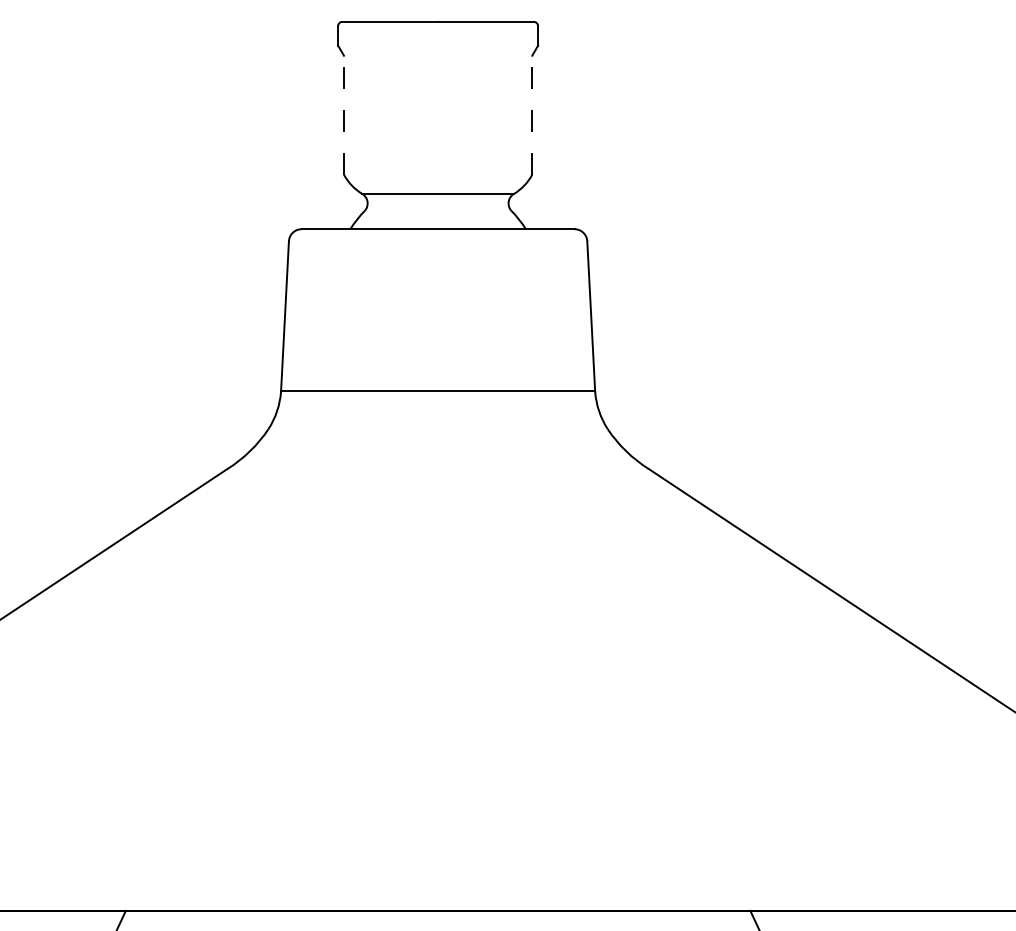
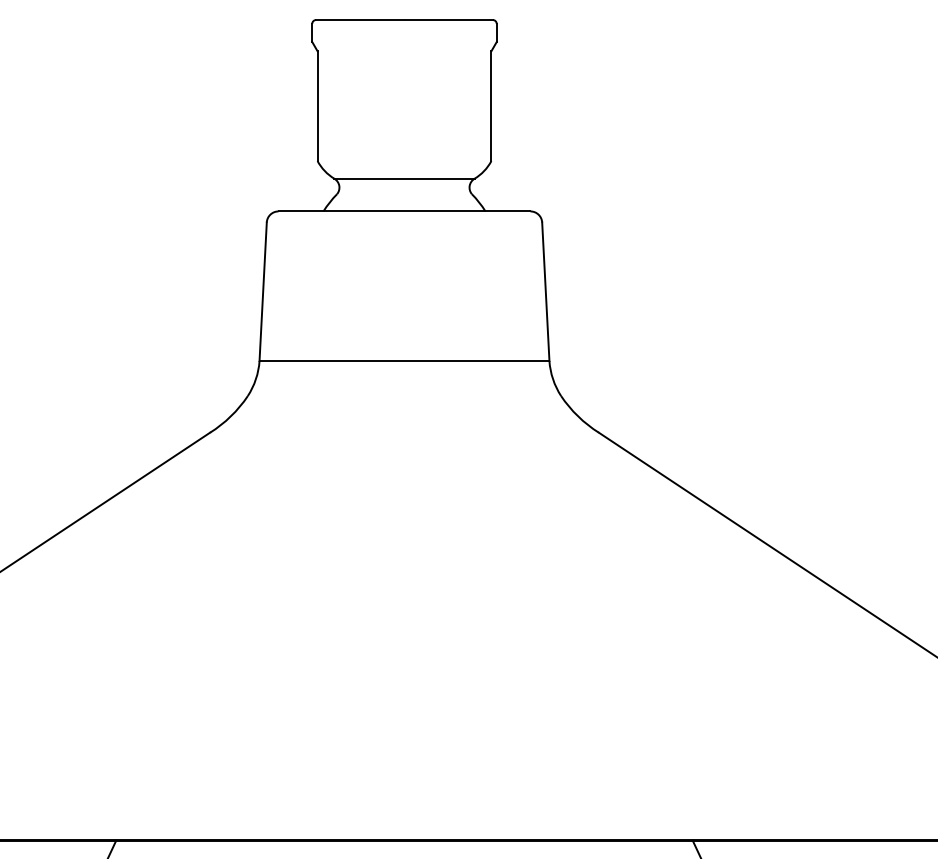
line: (343, 115) -> (317, 106), dashed -> solid
line: (532, 115) -> (491, 106), dashed -> solid

